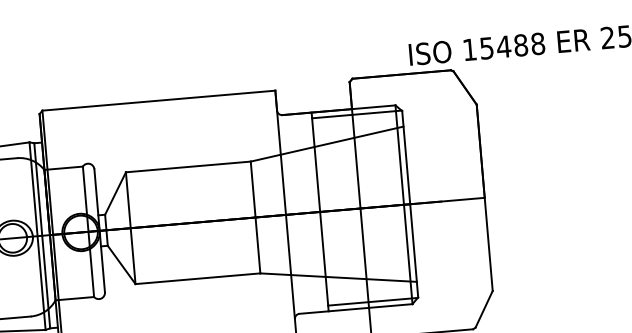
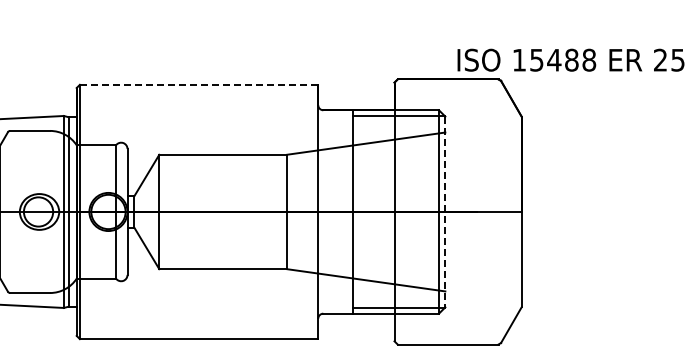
line: (159, 100) -> (199, 84), solid -> dashed
line: (410, 204) -> (445, 212), solid -> dashed

